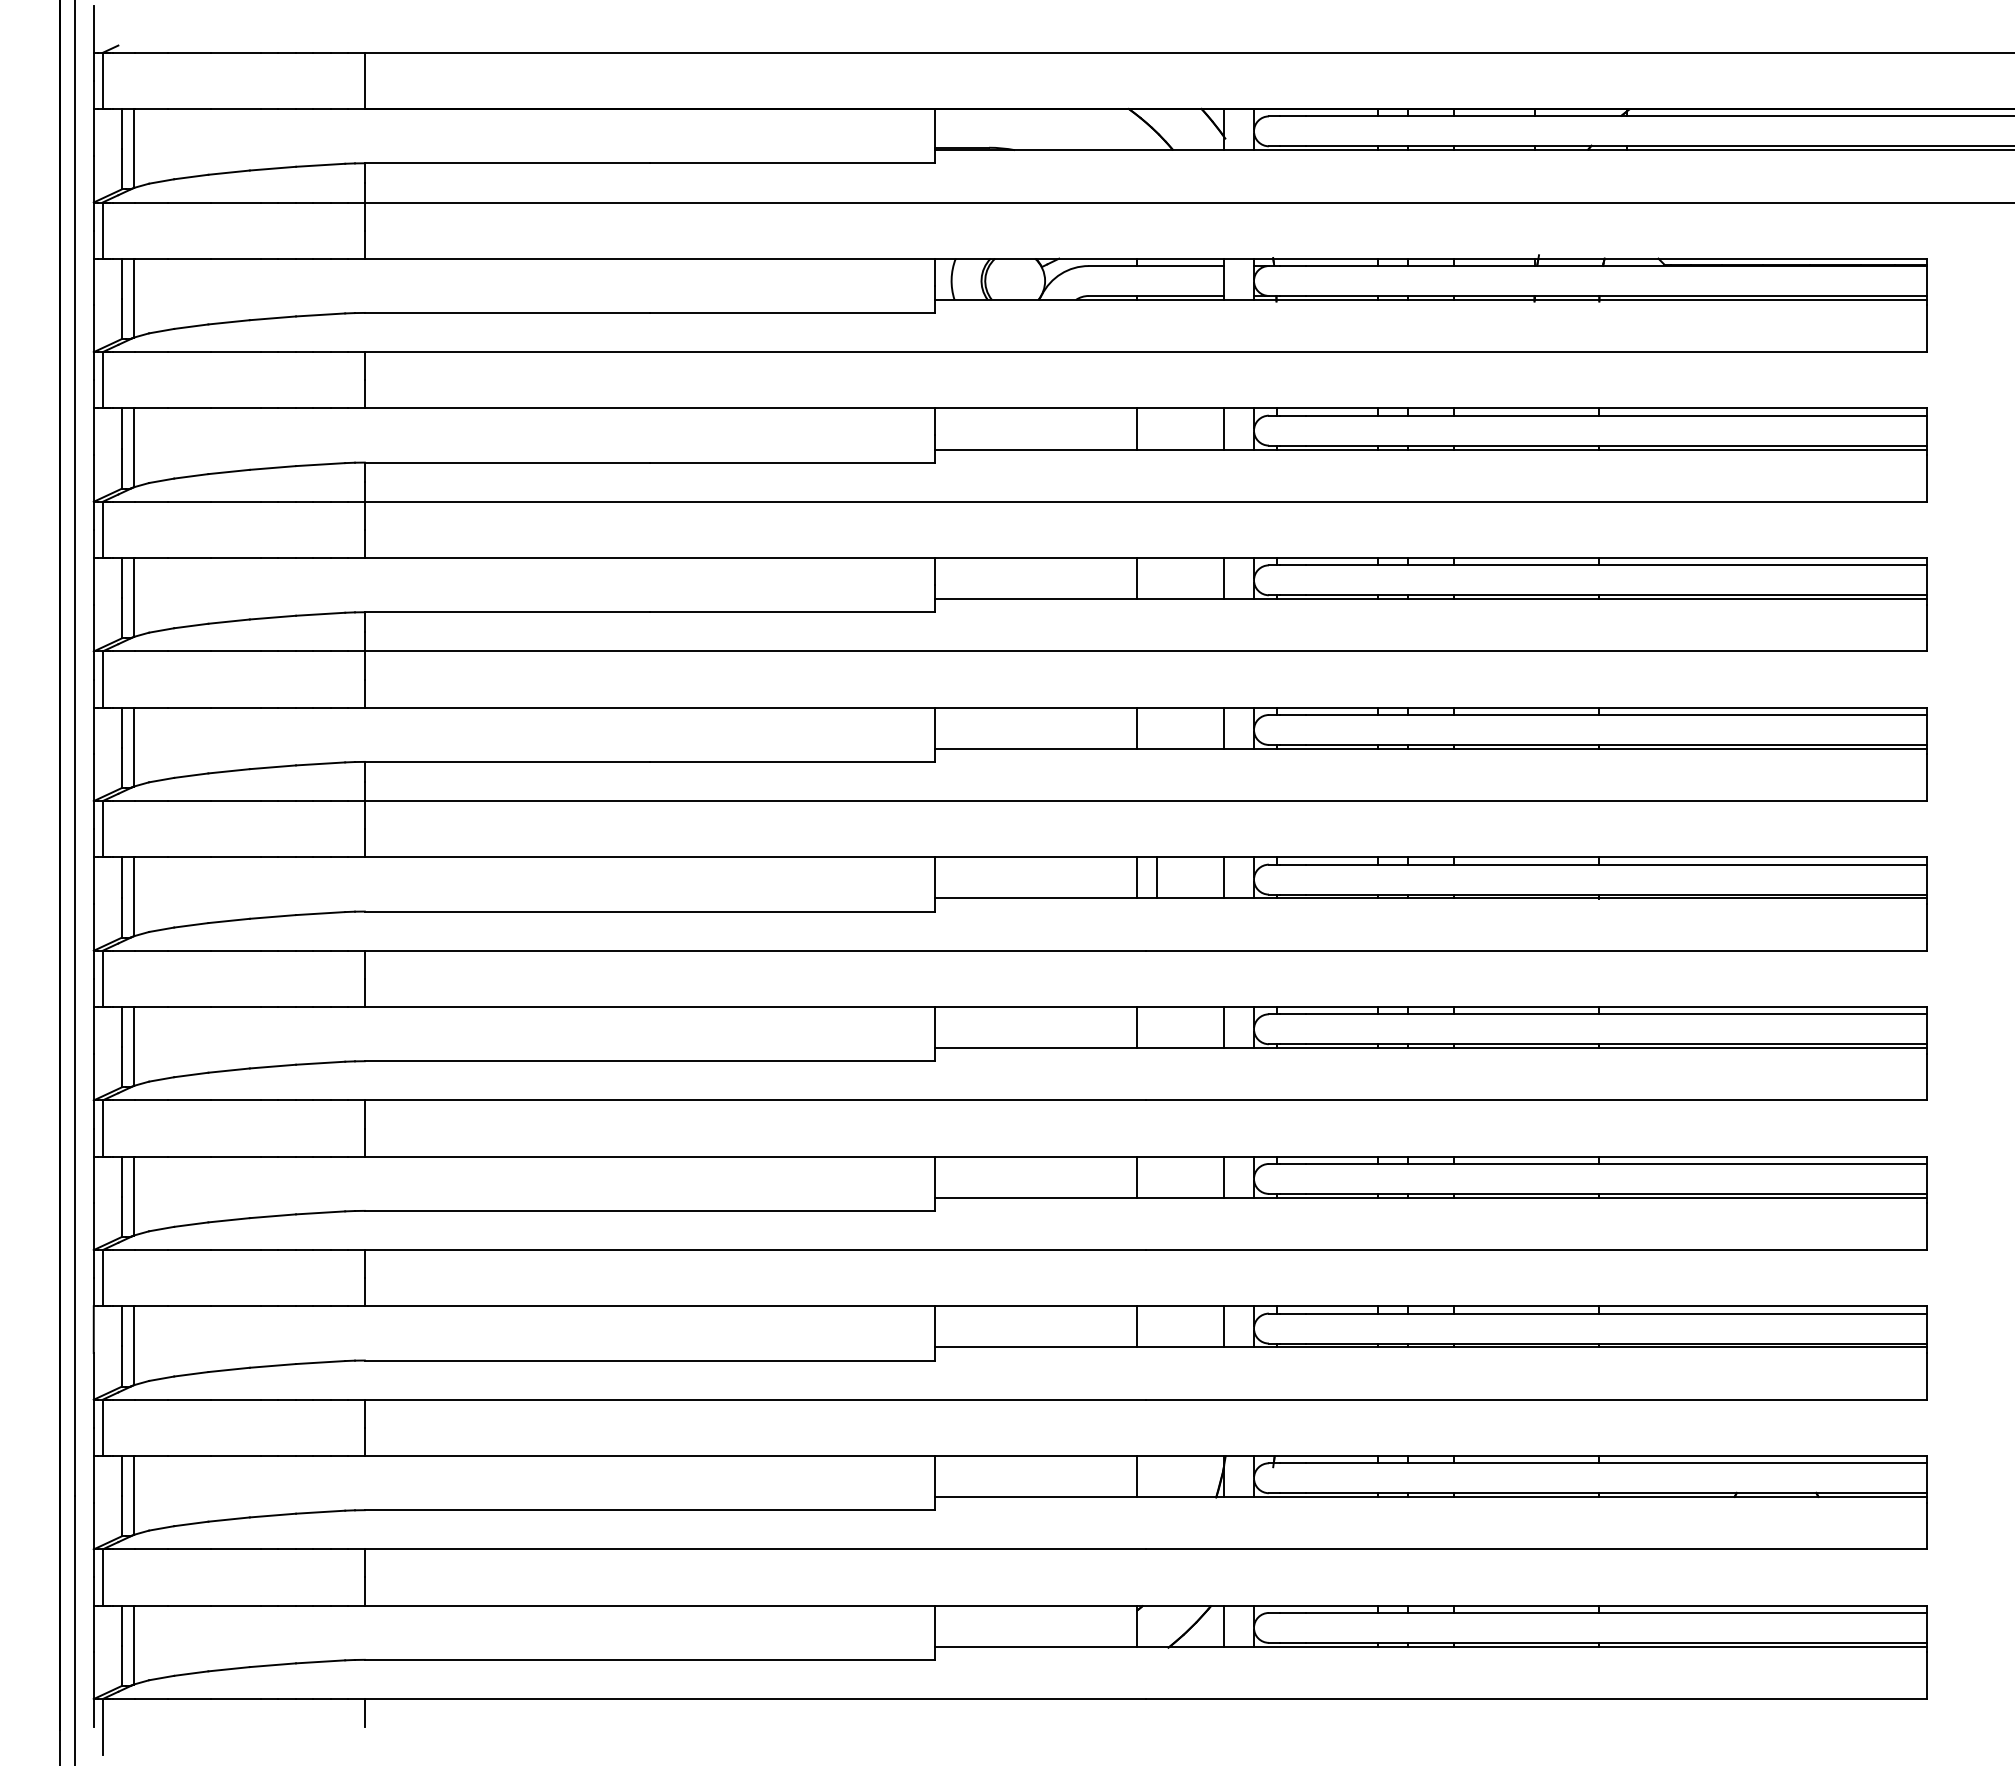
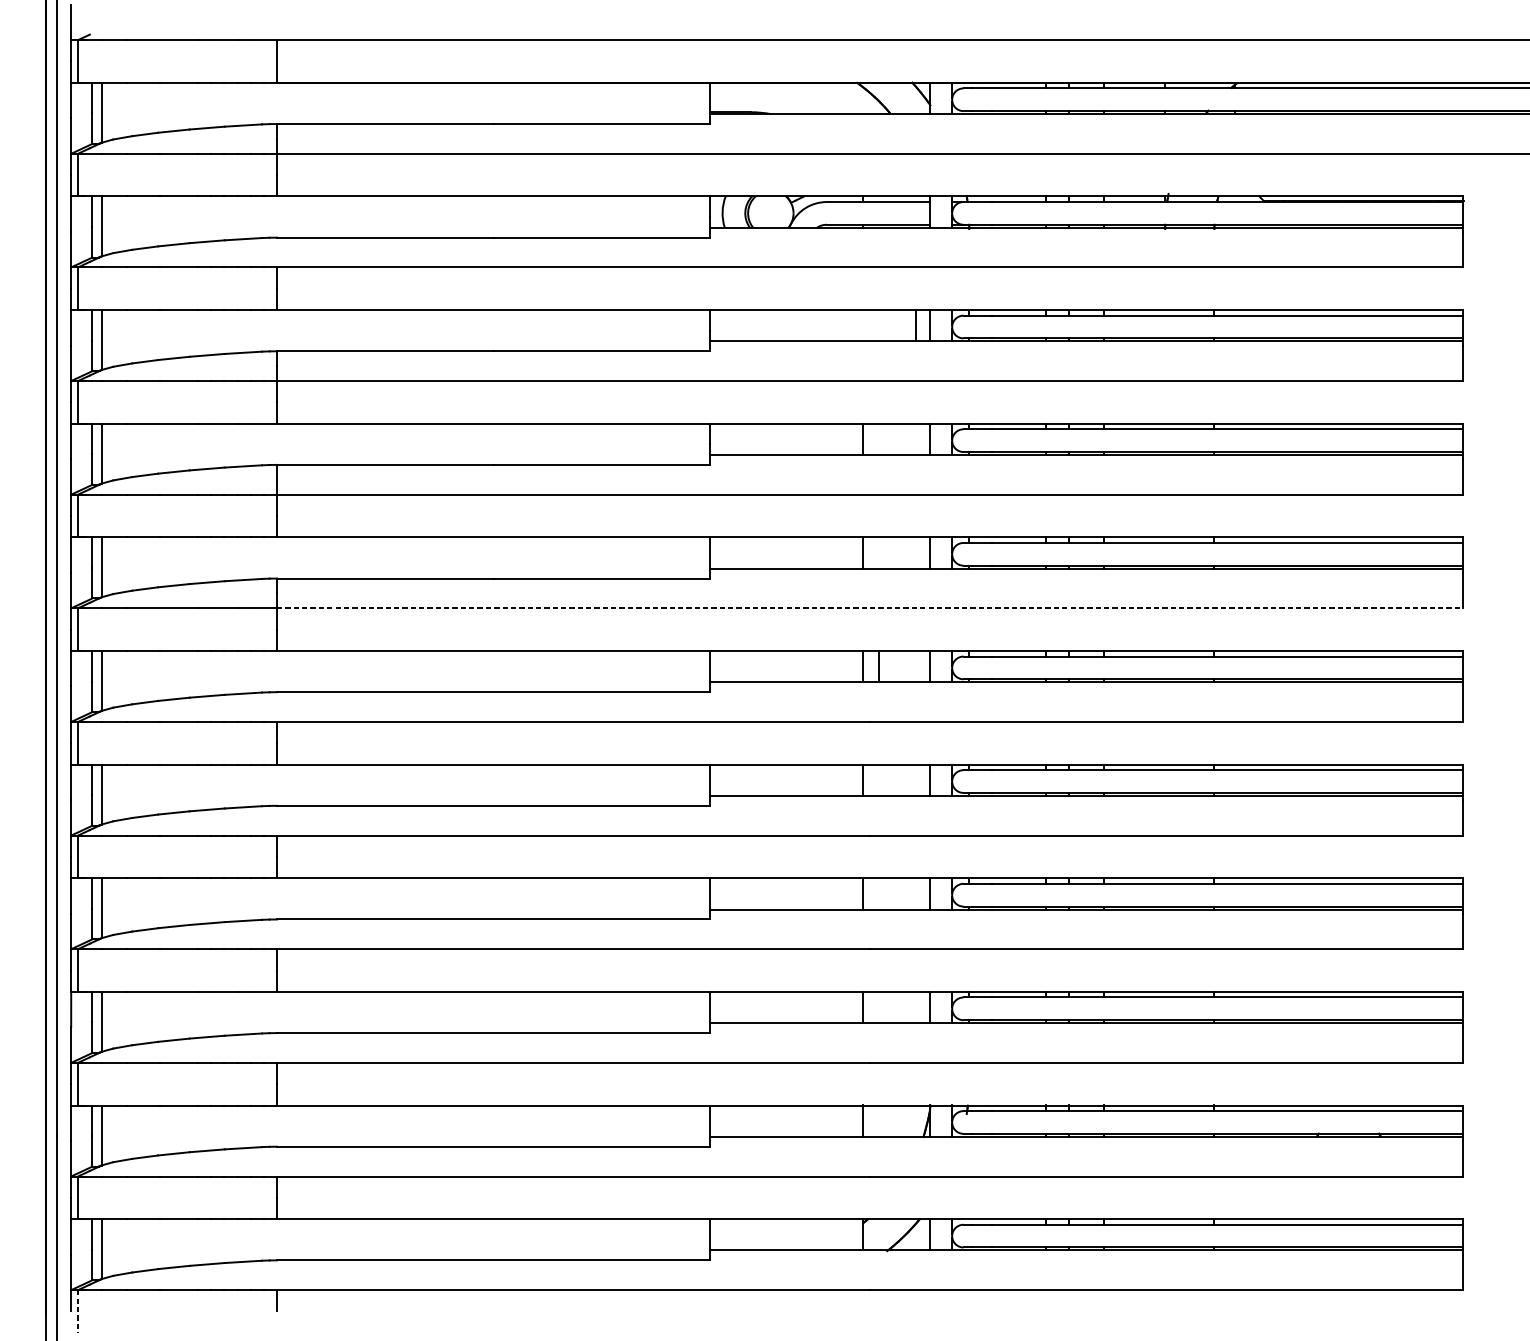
line: (1136, 428) -> (916, 325), moved
line: (1145, 801) -> (869, 608), solid -> dashed
line: (102, 1727) -> (77, 1311), solid -> dashed

